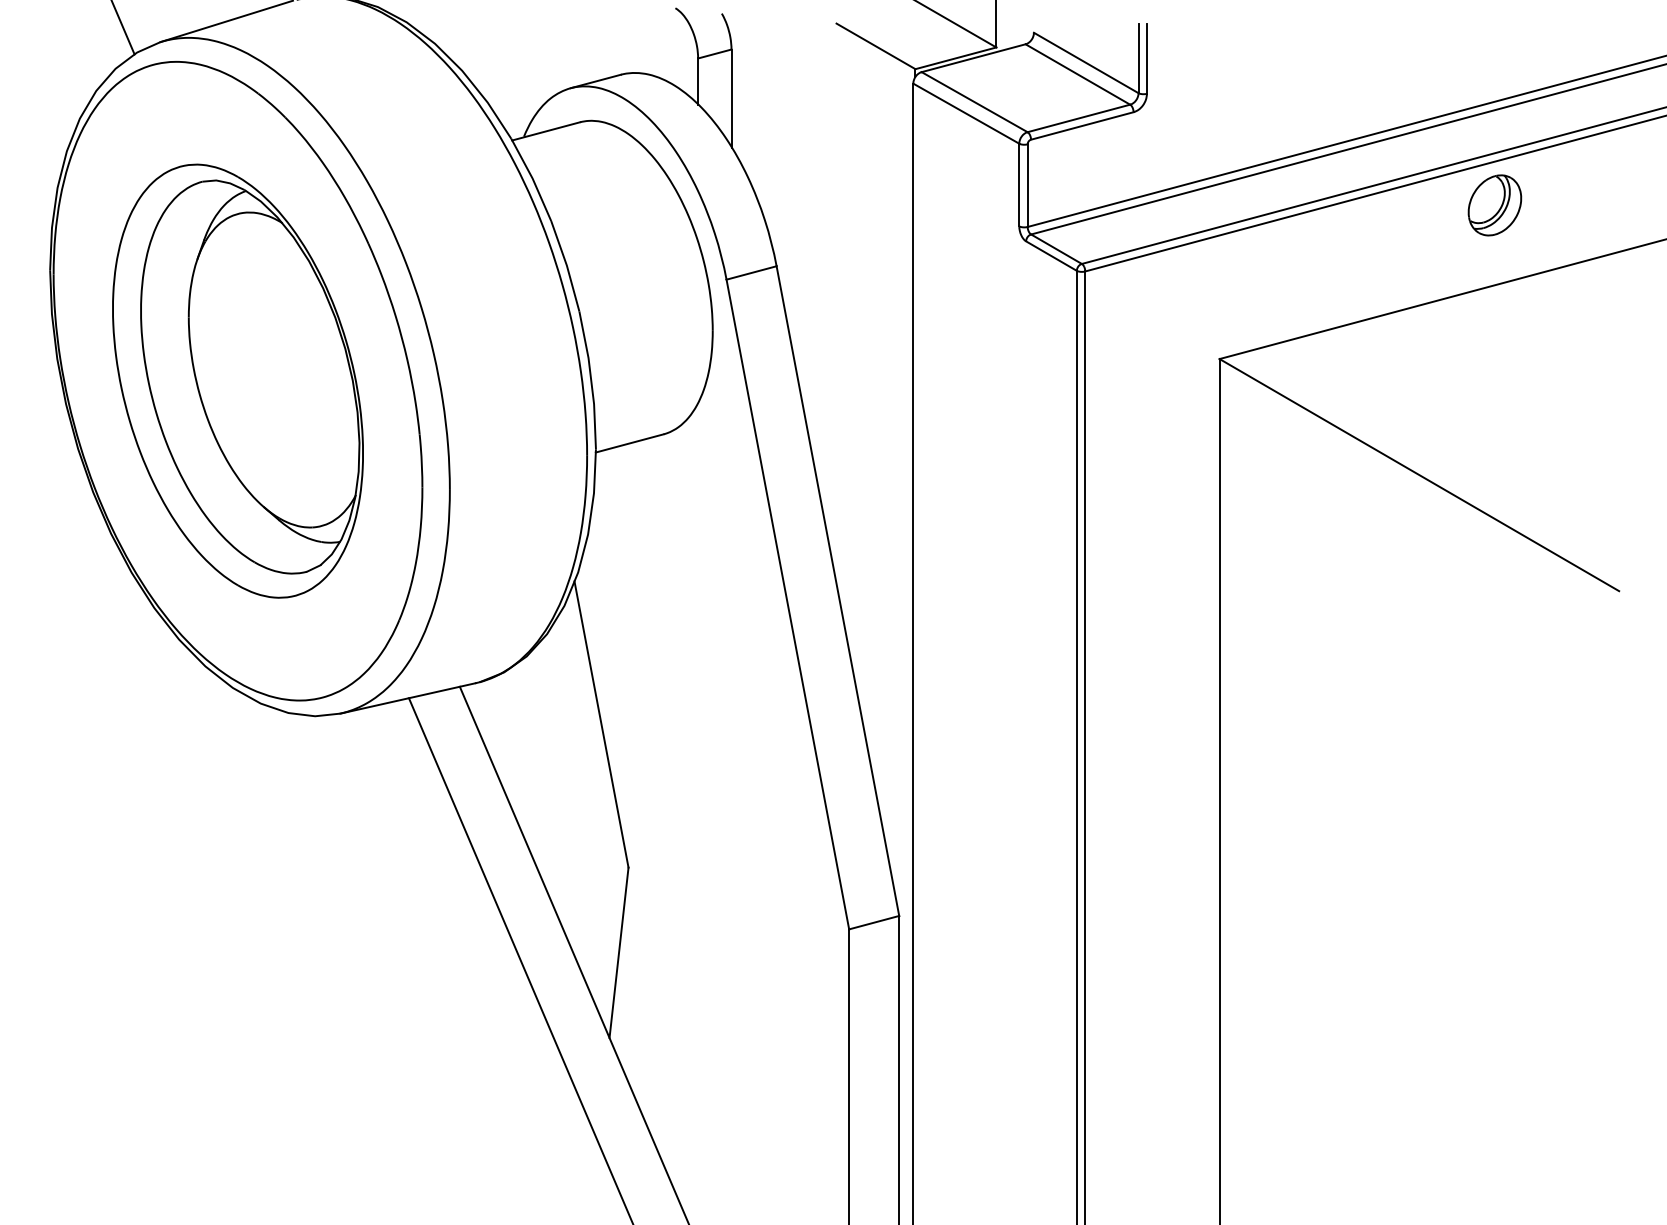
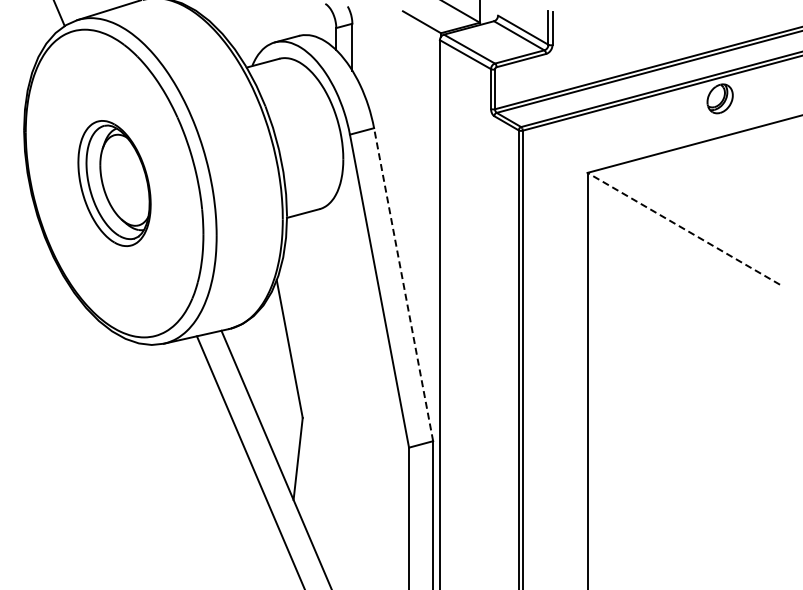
part: (237, 381) -> (114, 183), size x0.6
line: (1418, 474) -> (683, 228), solid -> dashed
line: (837, 590) -> (403, 284), solid -> dashed

